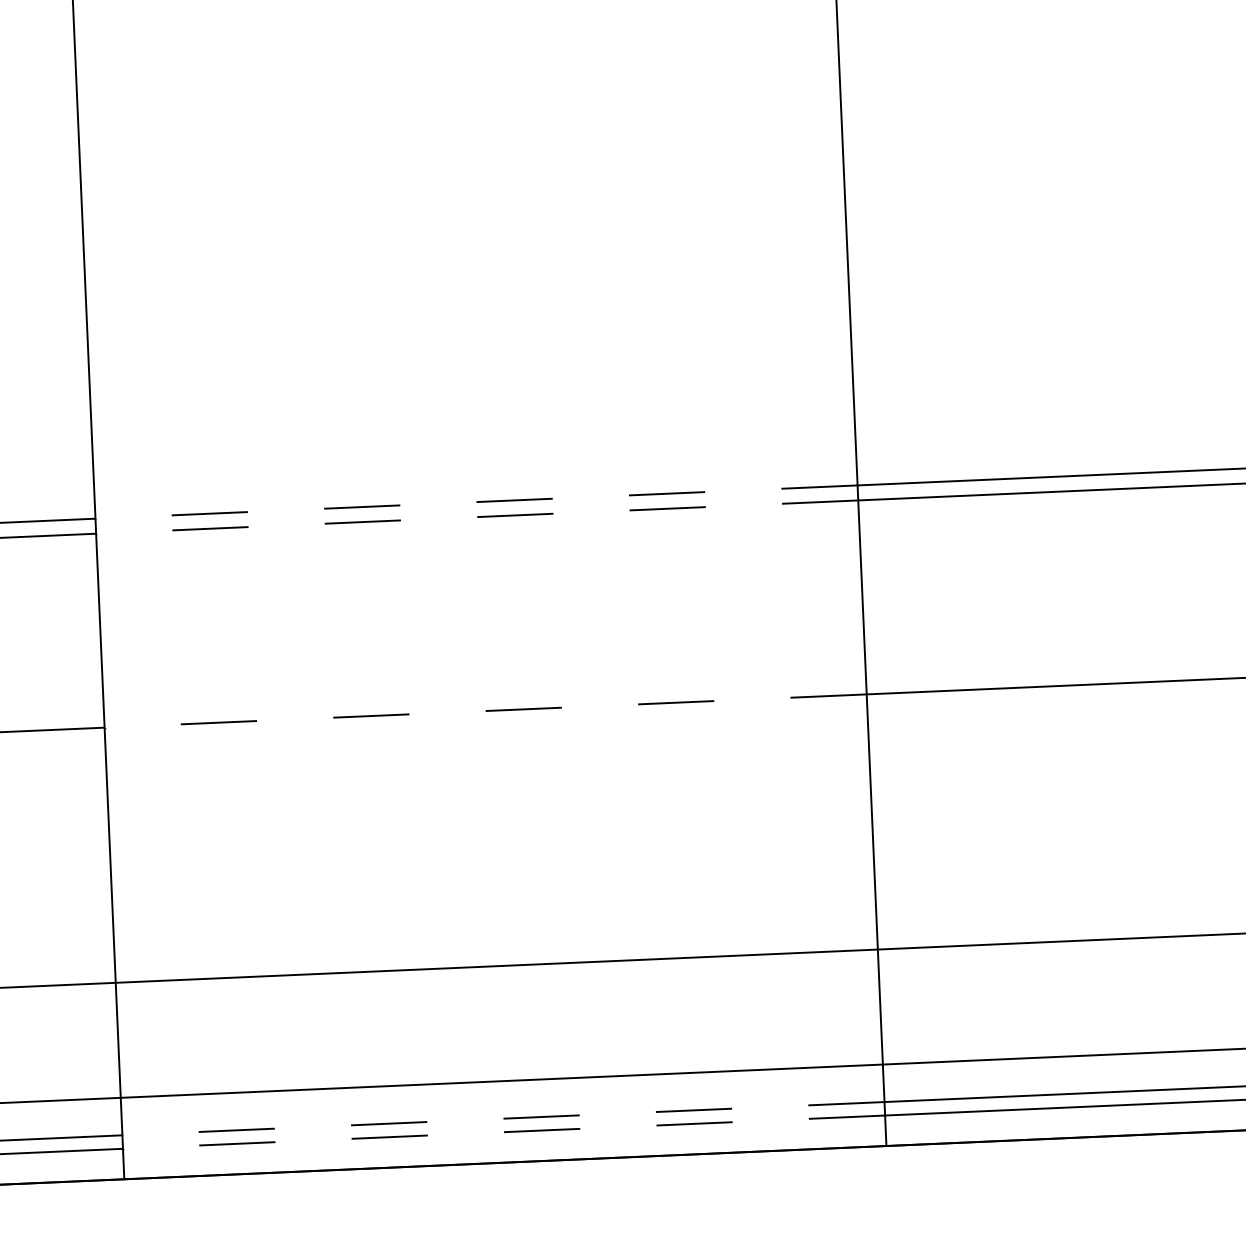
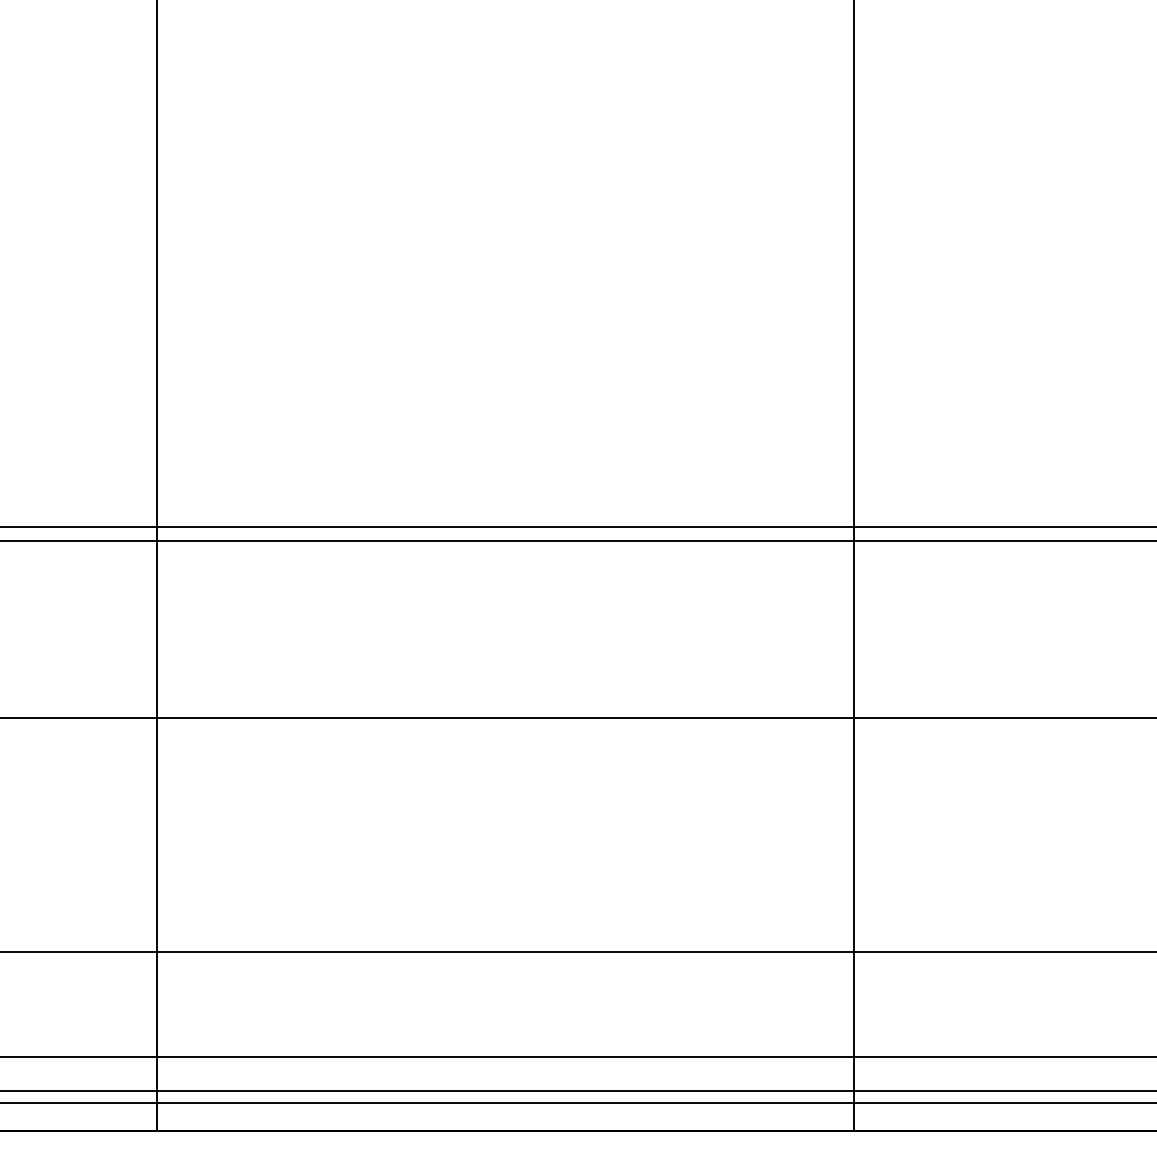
line: (476, 502) -> (505, 527), dashed -> solid
line: (477, 516) -> (505, 540), dashed -> solid
line: (485, 711) -> (505, 718), dashed -> solid
line: (503, 1119) -> (505, 1091), dashed -> solid
line: (504, 1132) -> (505, 1103), dashed -> solid

